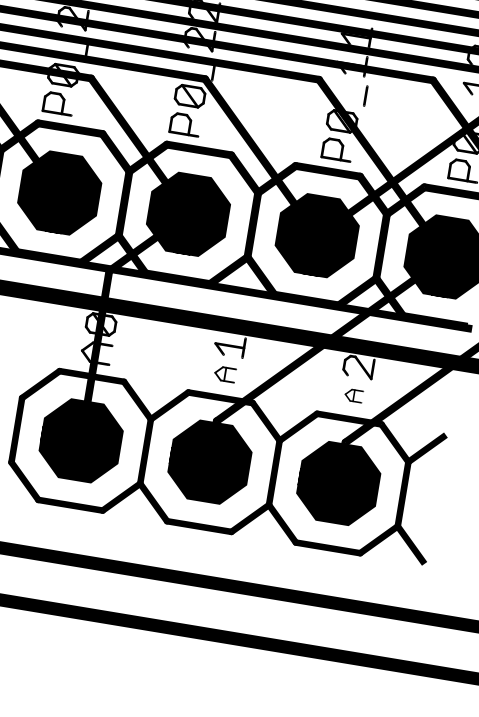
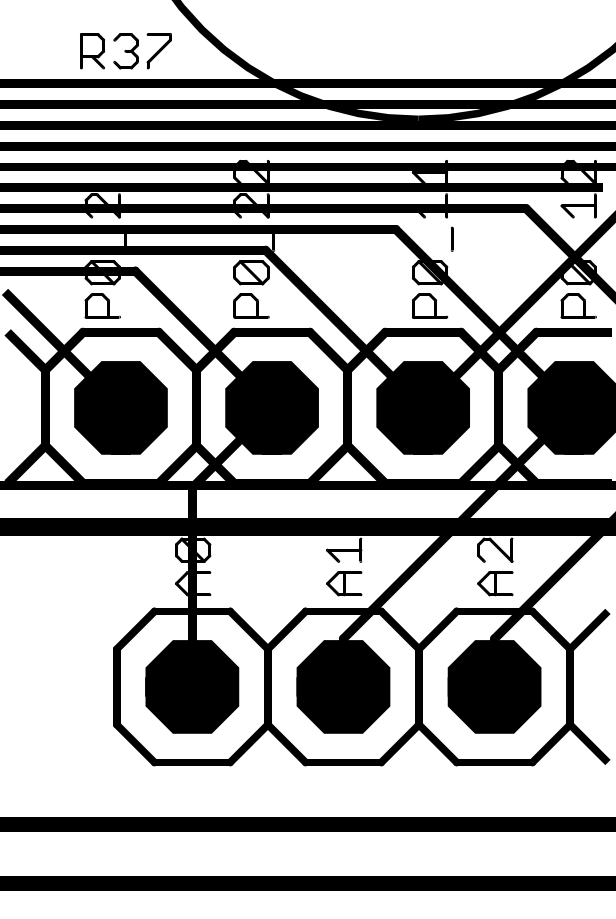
part: (225, 374) -> (344, 583), size x1.43
part: (354, 395) -> (495, 583), size x1.67

